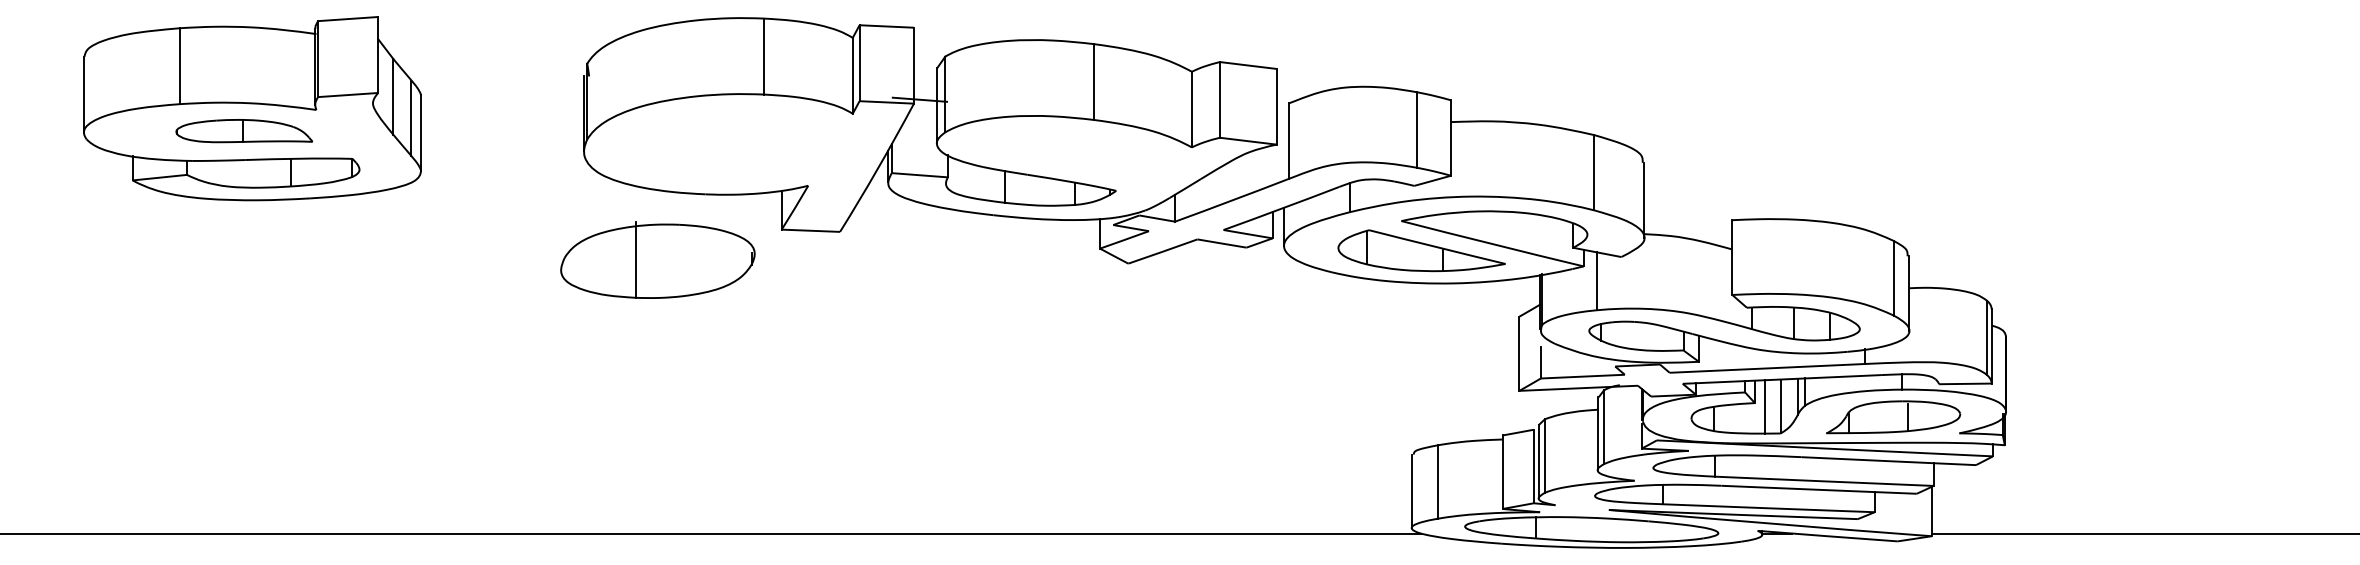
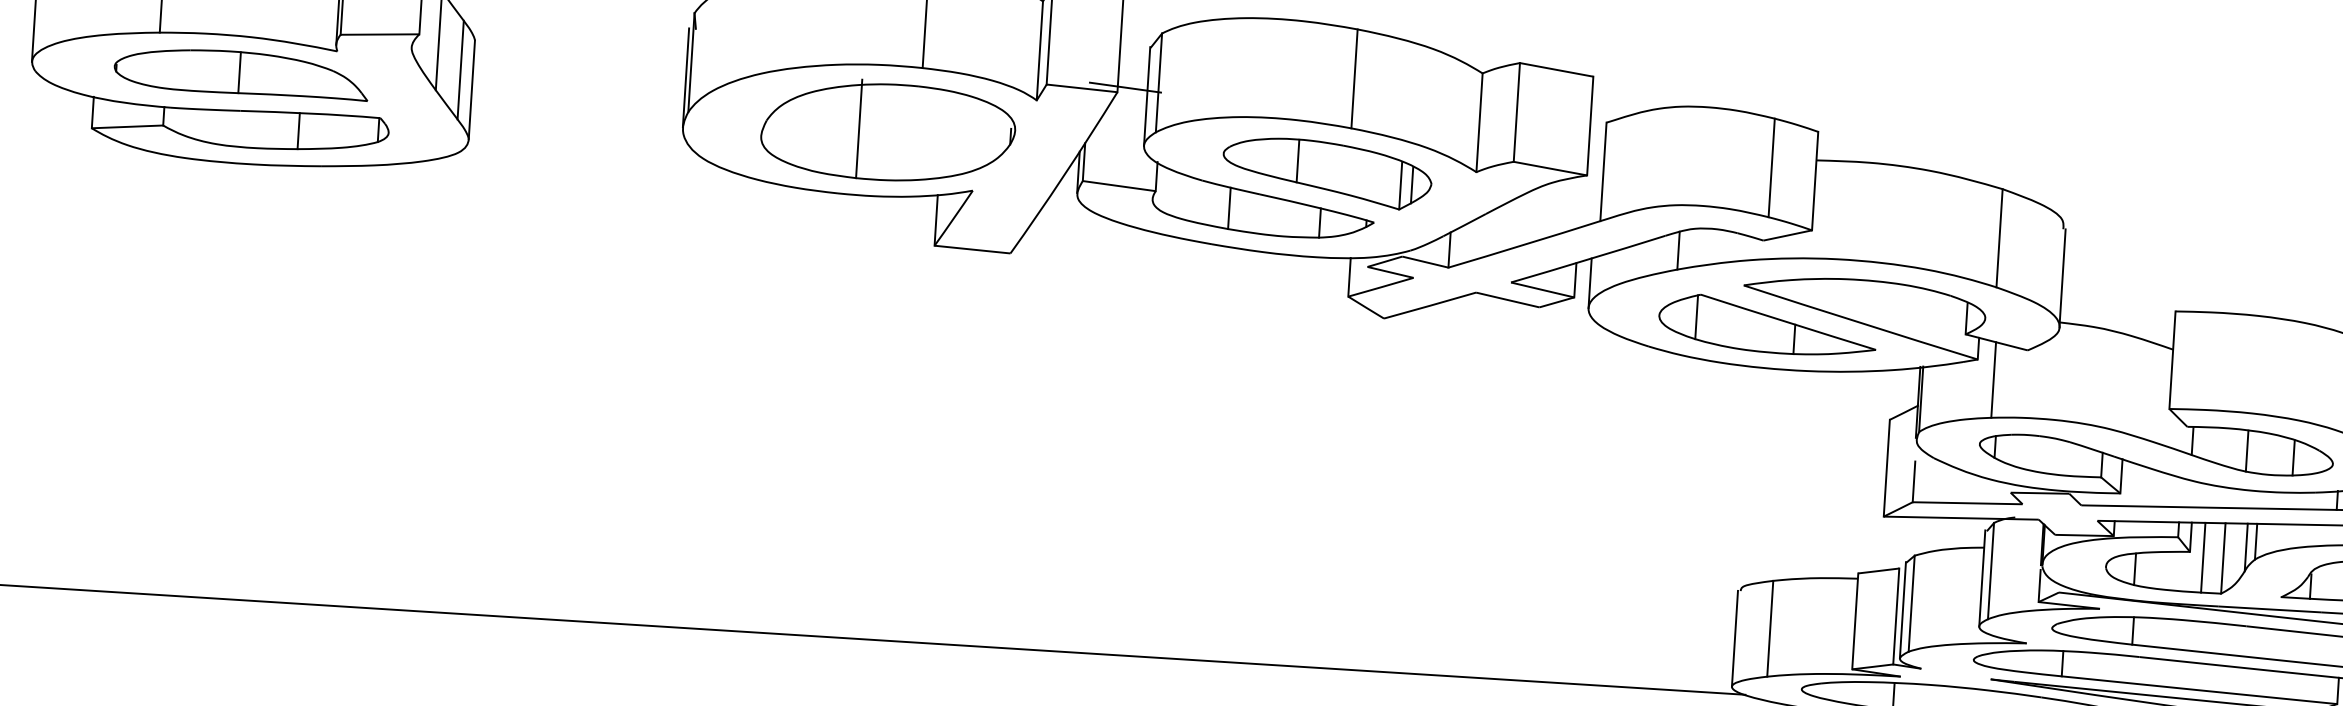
part: (244, 130) -> (241, 72), size x1.43
part: (1077, 155) -> (1326, 173), added
part: (657, 259) -> (887, 129), moved

